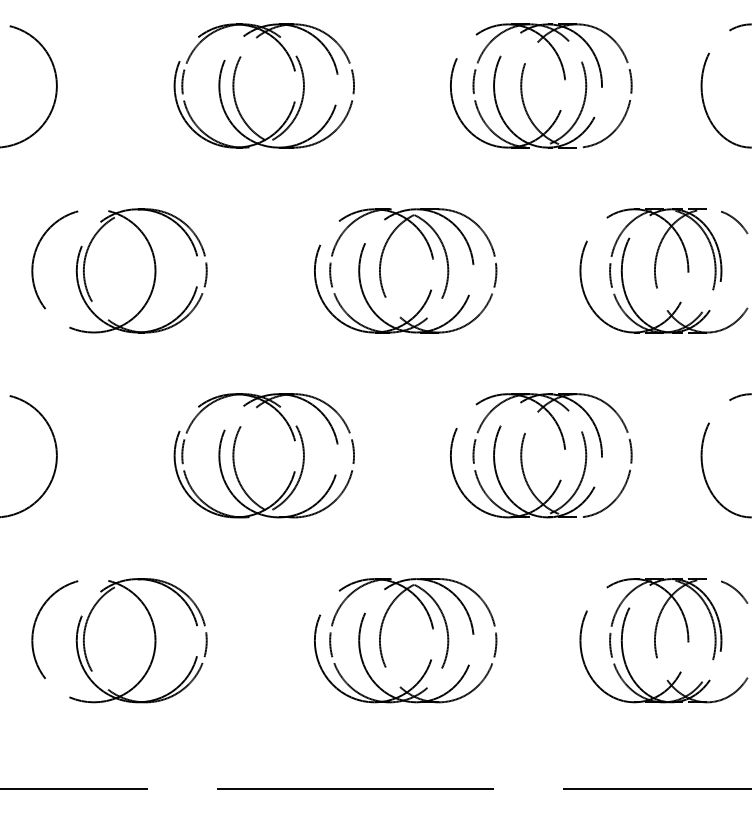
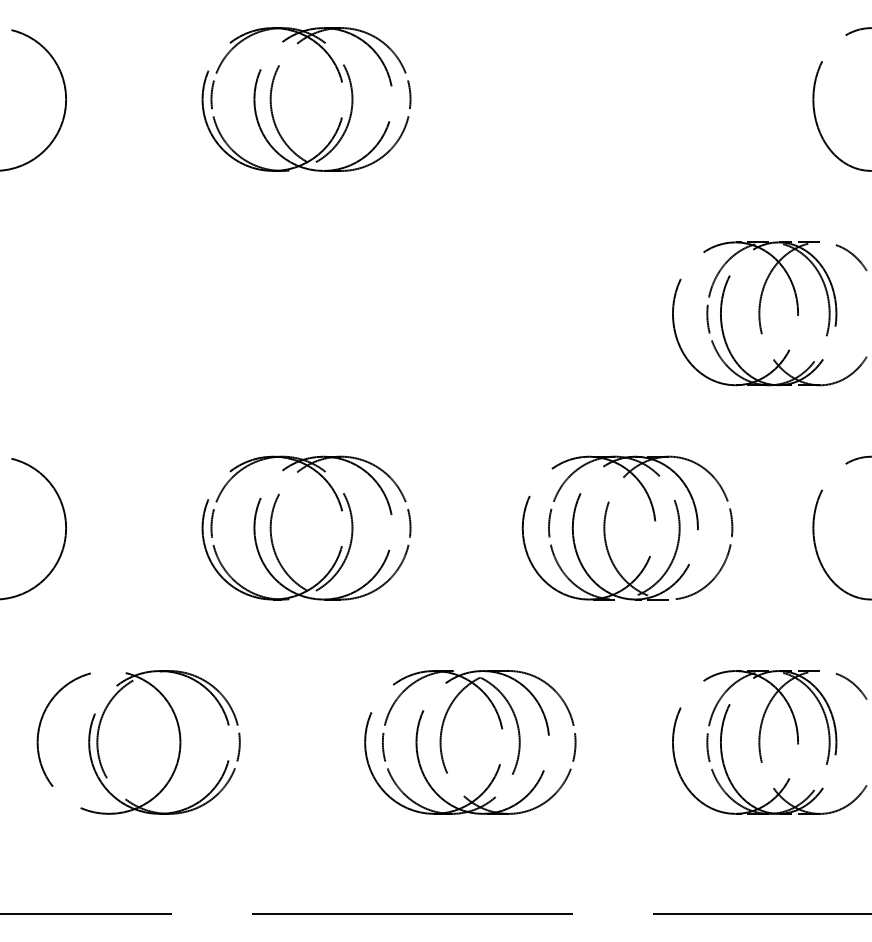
part: (522, 85) -> (605, 98), removed
part: (85, 264) -> (99, 306), removed
part: (381, 265) -> (442, 307), removed

